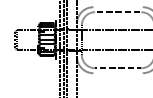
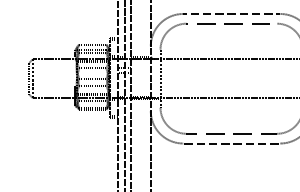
line: (117, 7) -> (230, 14), added
line: (117, 73) -> (230, 144), added

